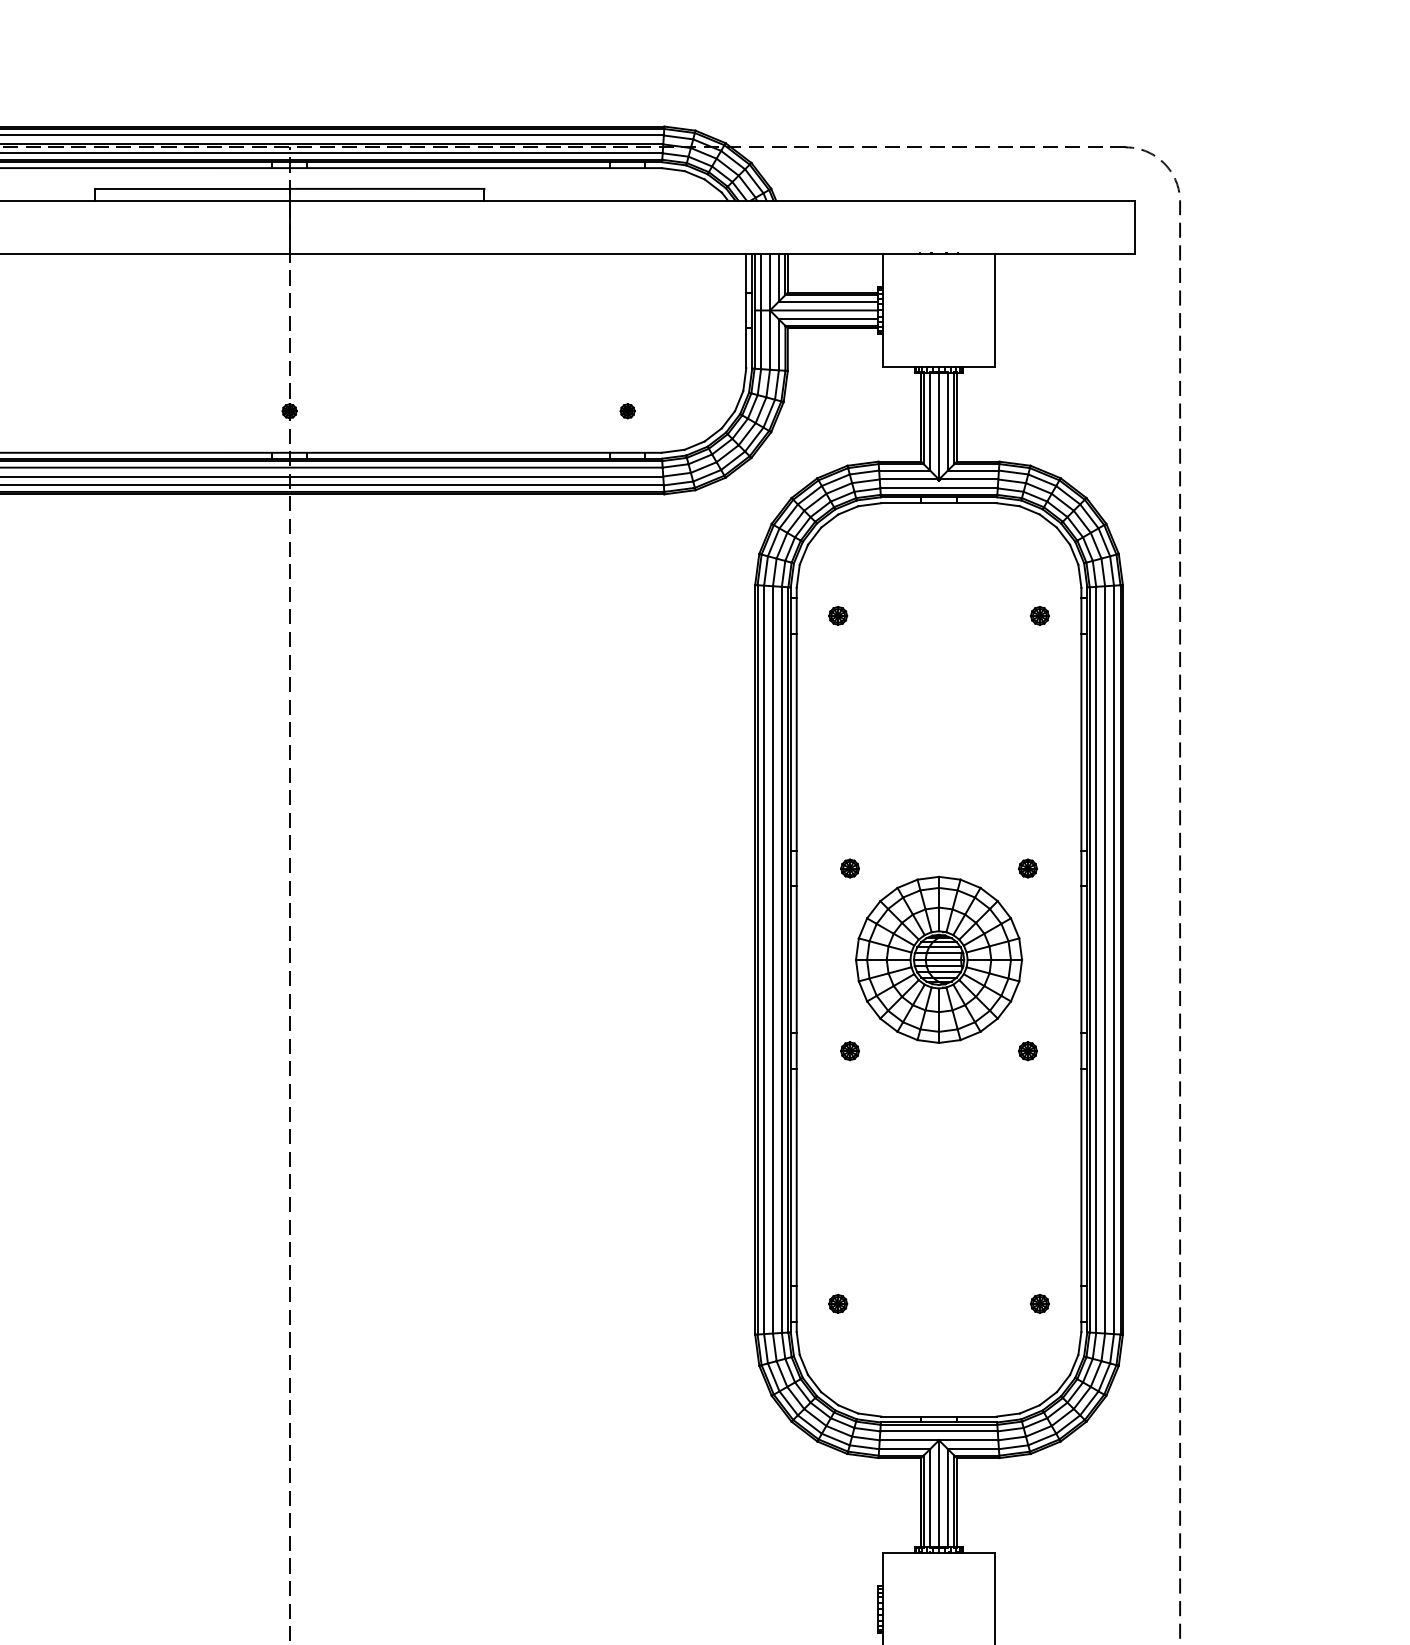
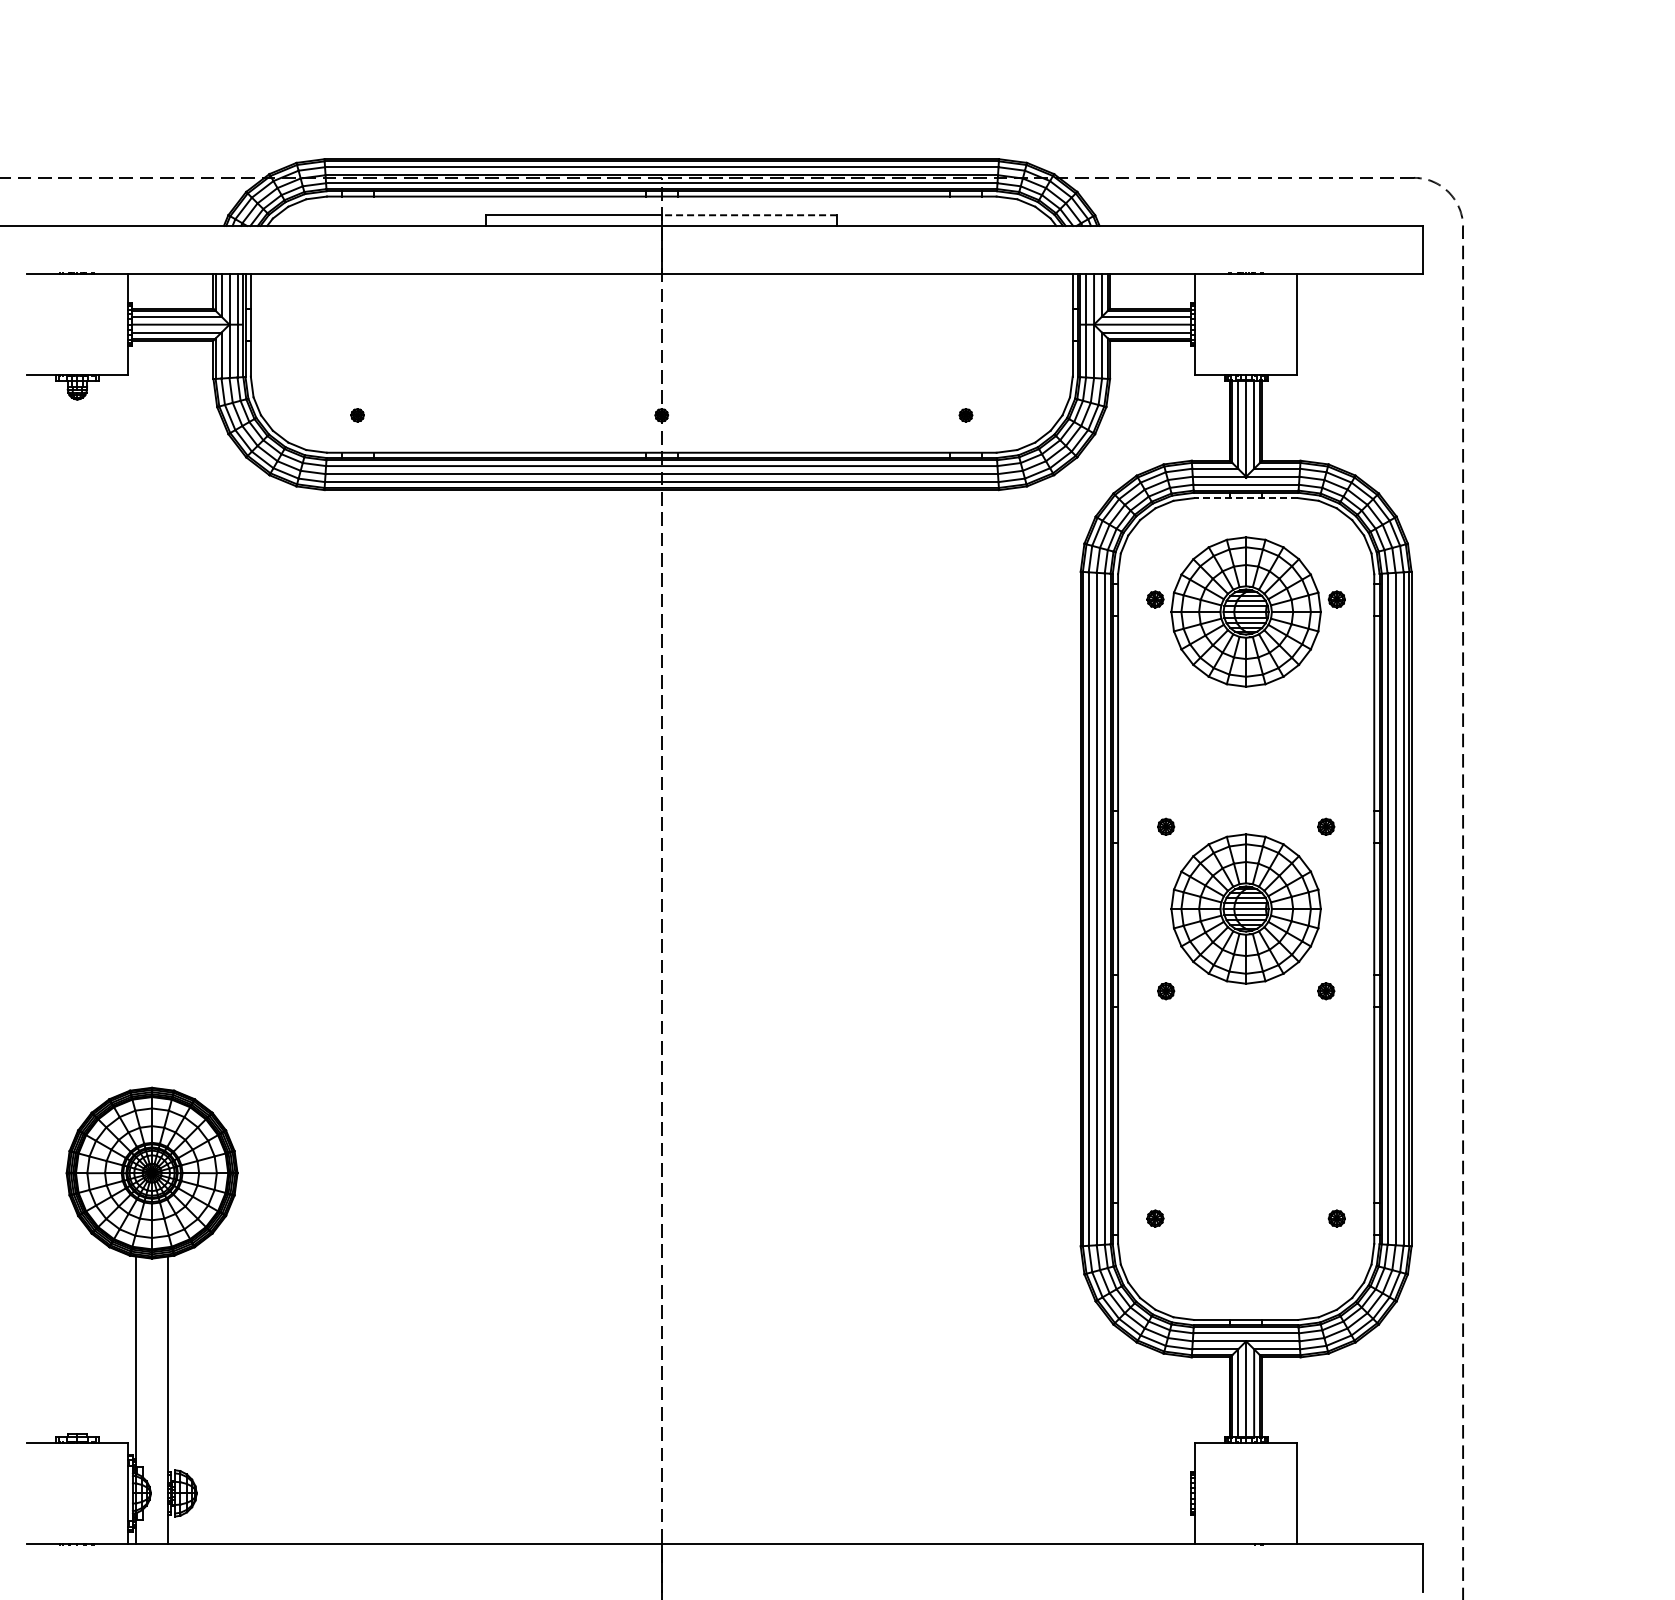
line: (387, 189) -> (749, 215), solid -> dashed
line: (939, 503) -> (1246, 498), solid -> dashed
part: (938, 629) -> (1245, 611), added

